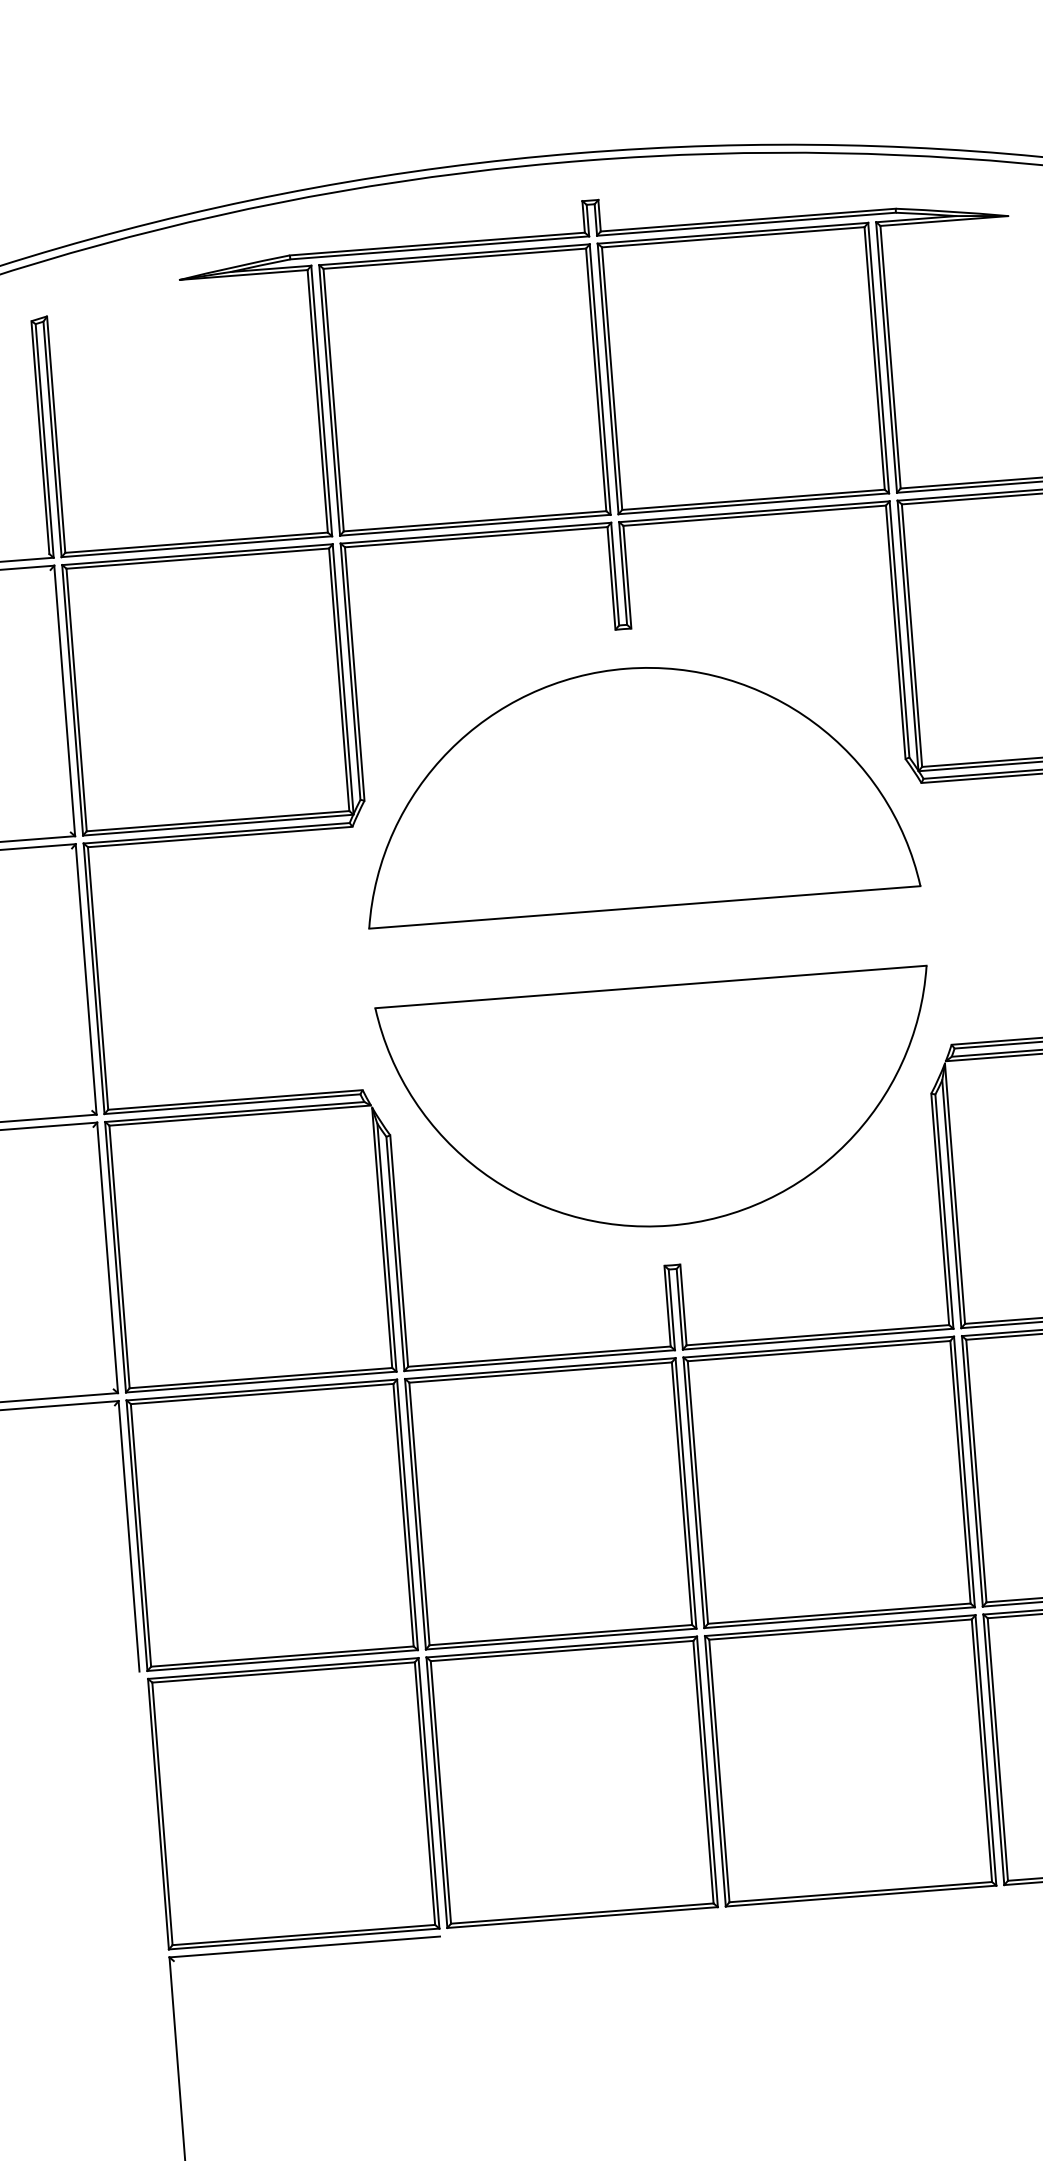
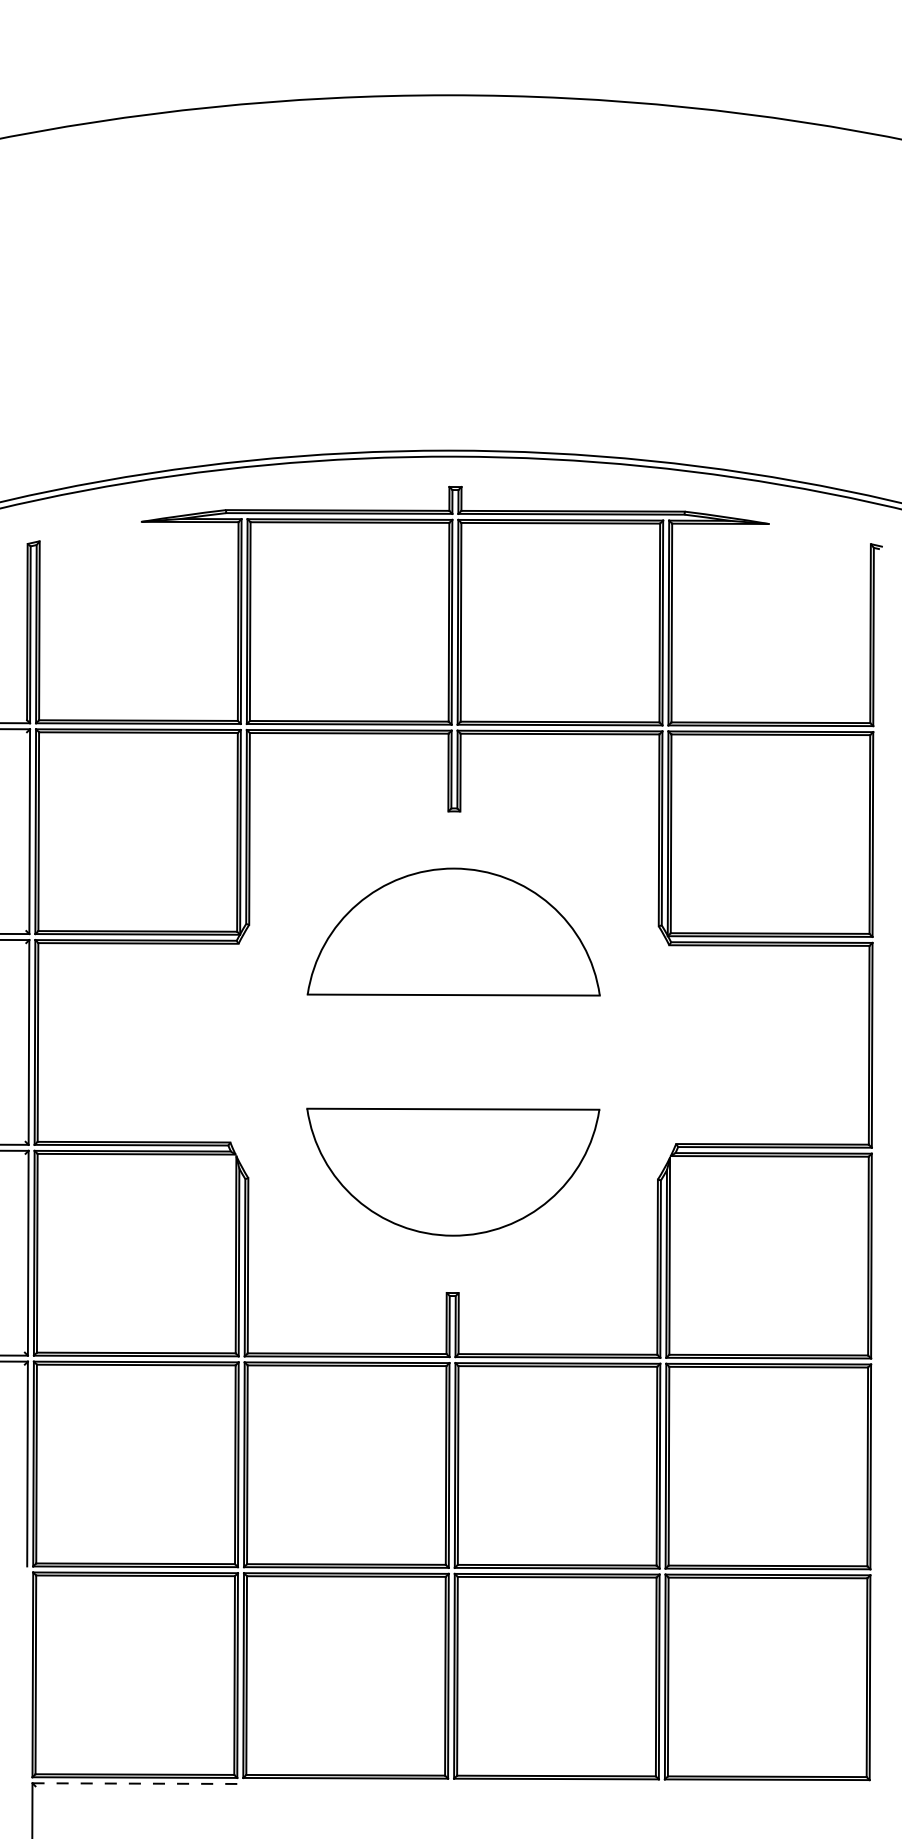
part: (634, 787) -> (453, 931), size x0.7
part: (659, 1104) -> (452, 1171), size x0.7
line: (305, 1946) -> (135, 1783), solid -> dashed

